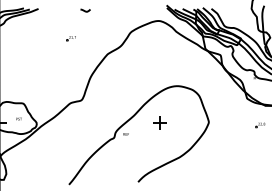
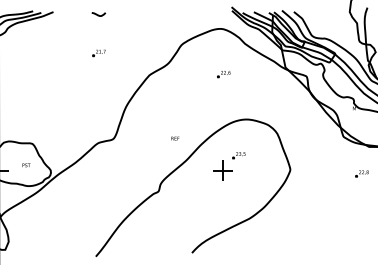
curve: (85, 10) -> (98, 14), moved
part: (160, 53) -> (223, 74), added
part: (171, 112) -> (238, 155), added
text: (126, 134) -> (175, 138), moved

